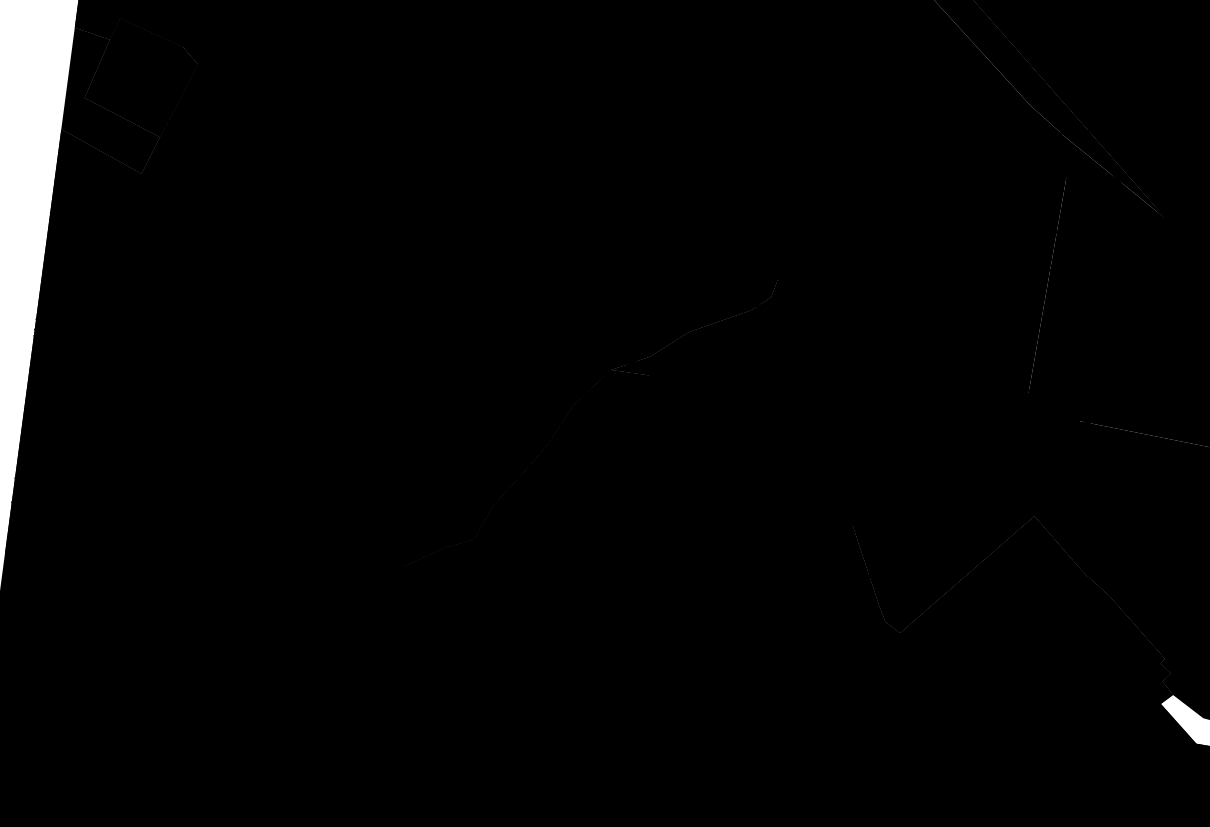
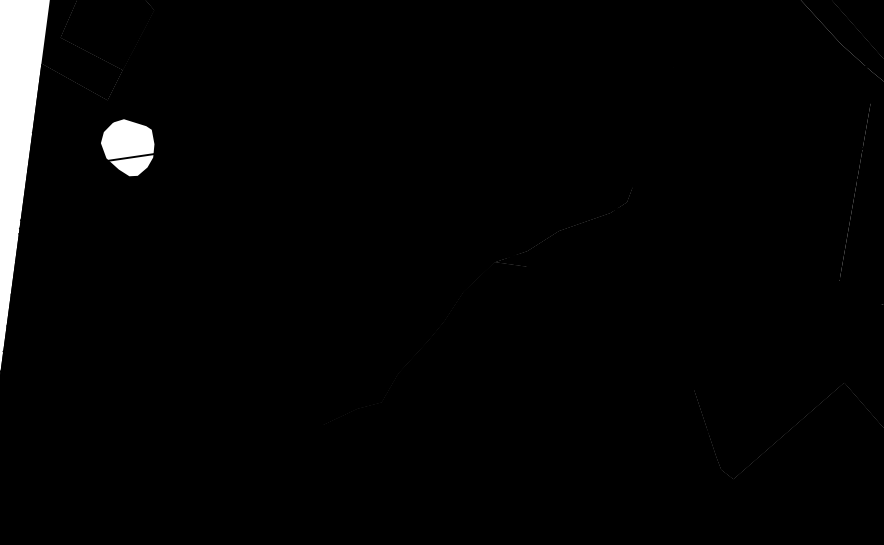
fill: (165, 231) -> (127, 147), removed

